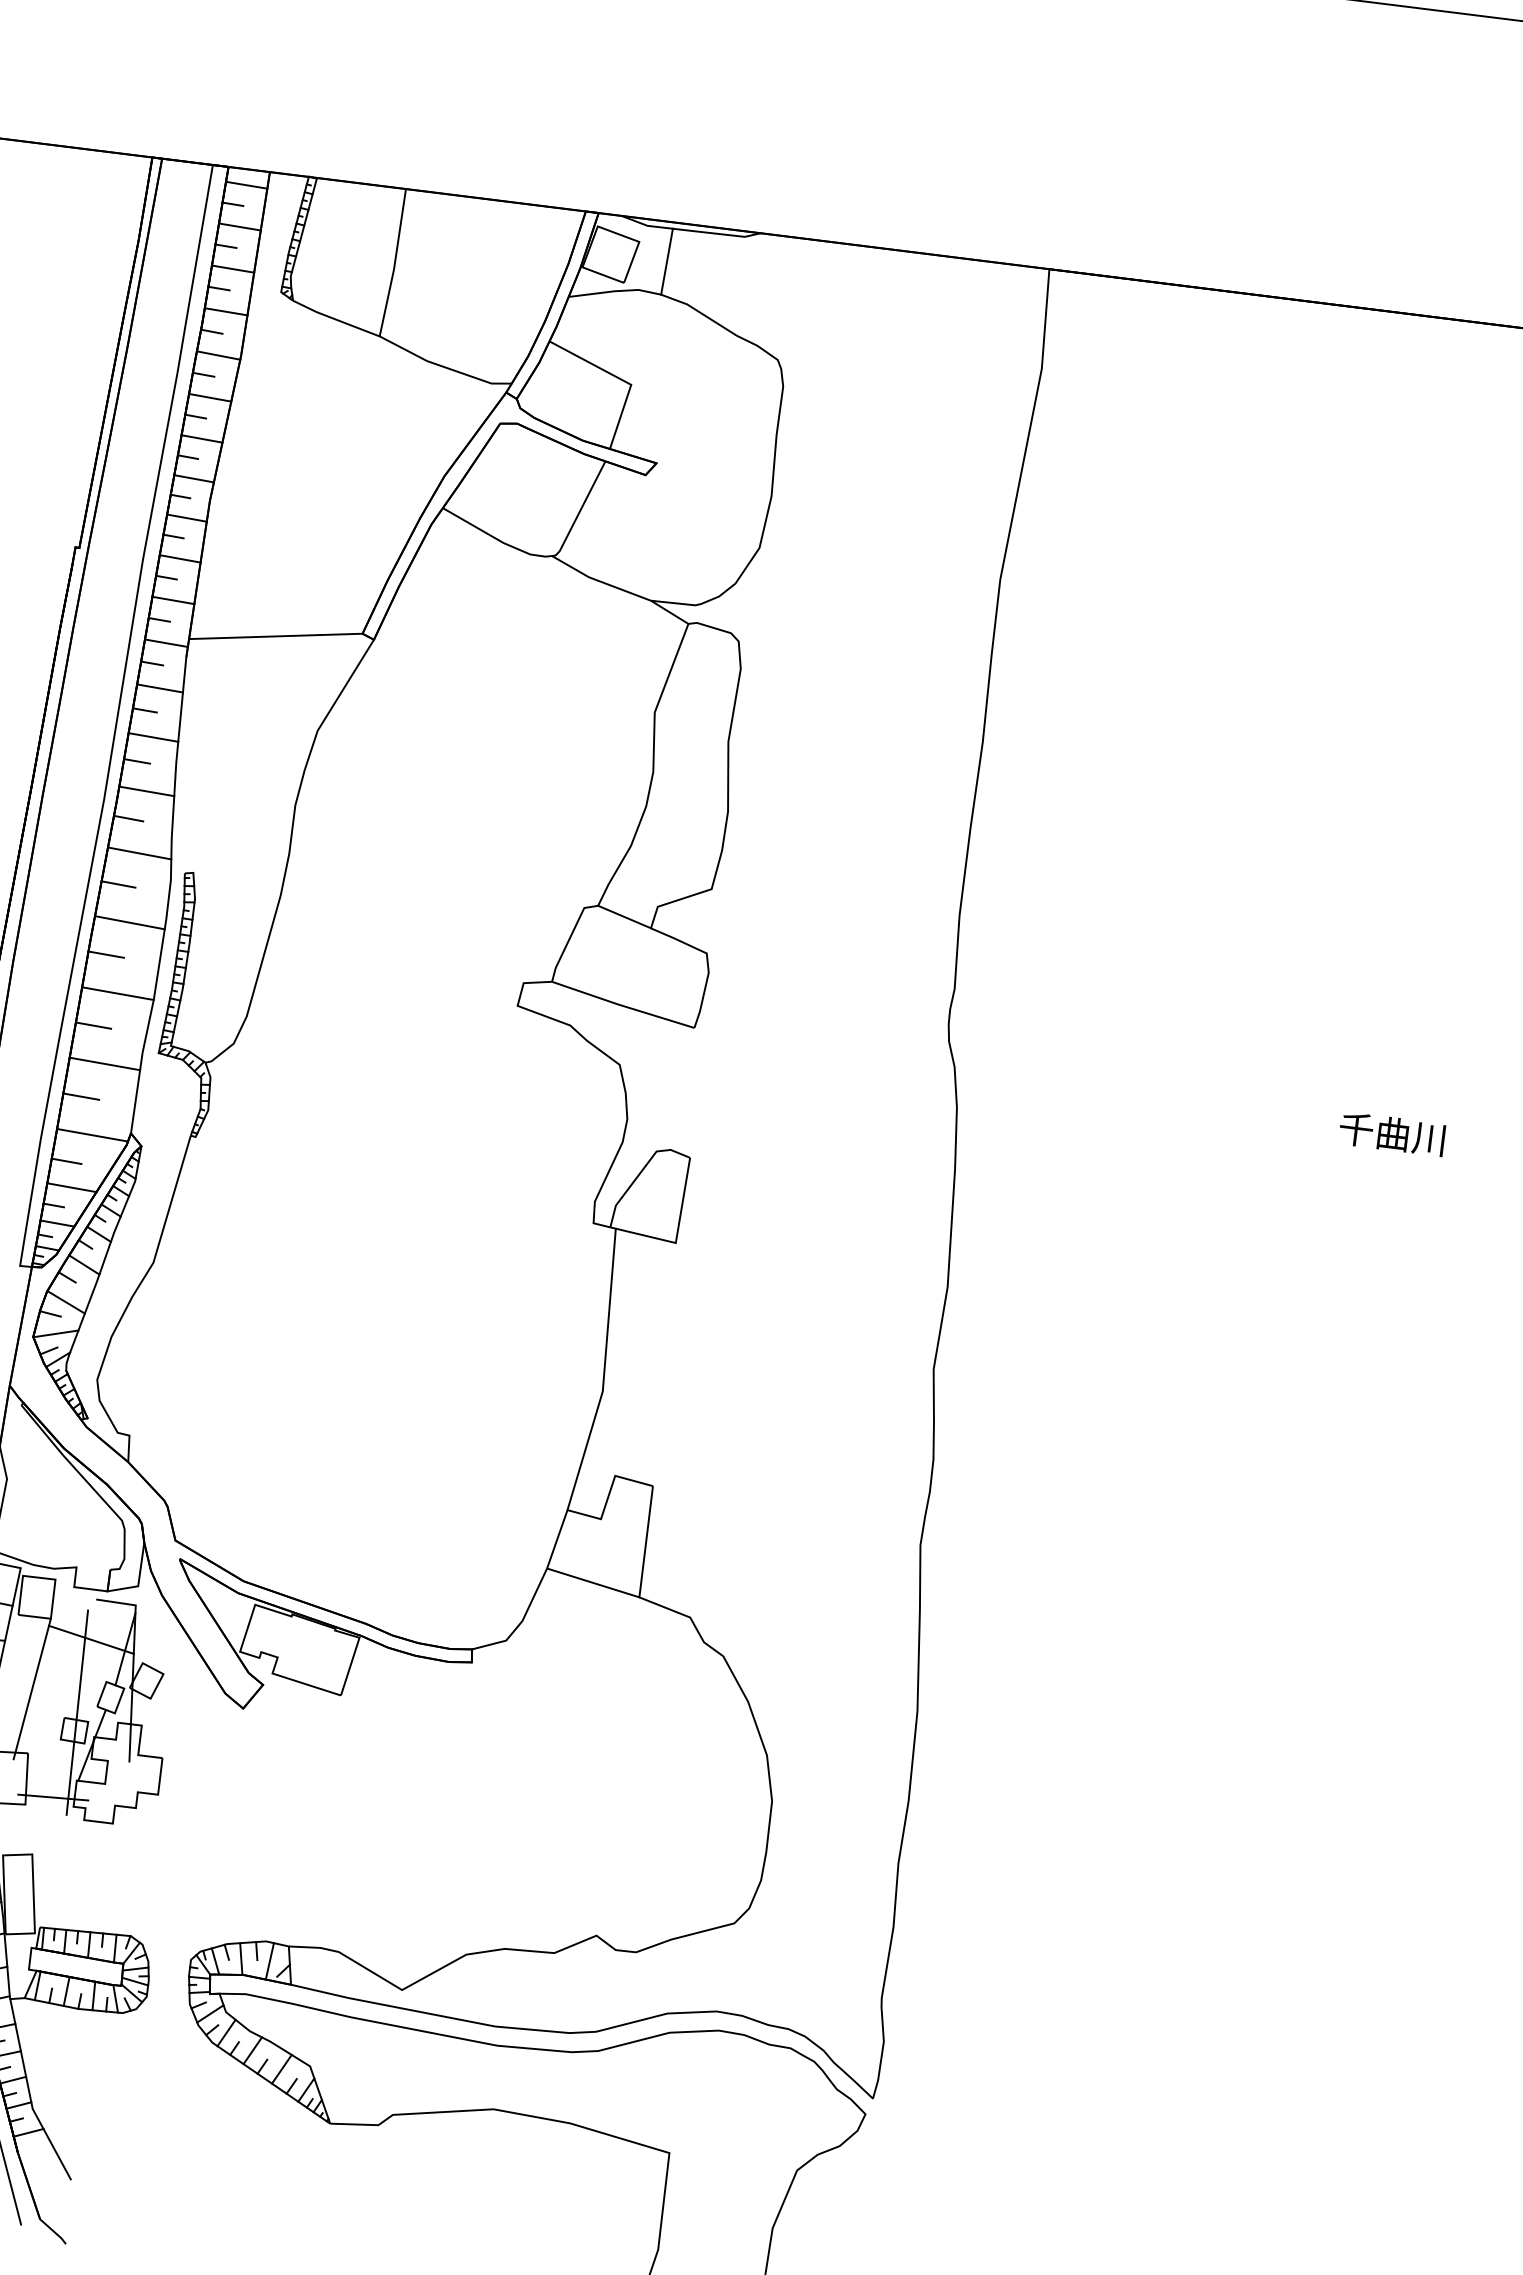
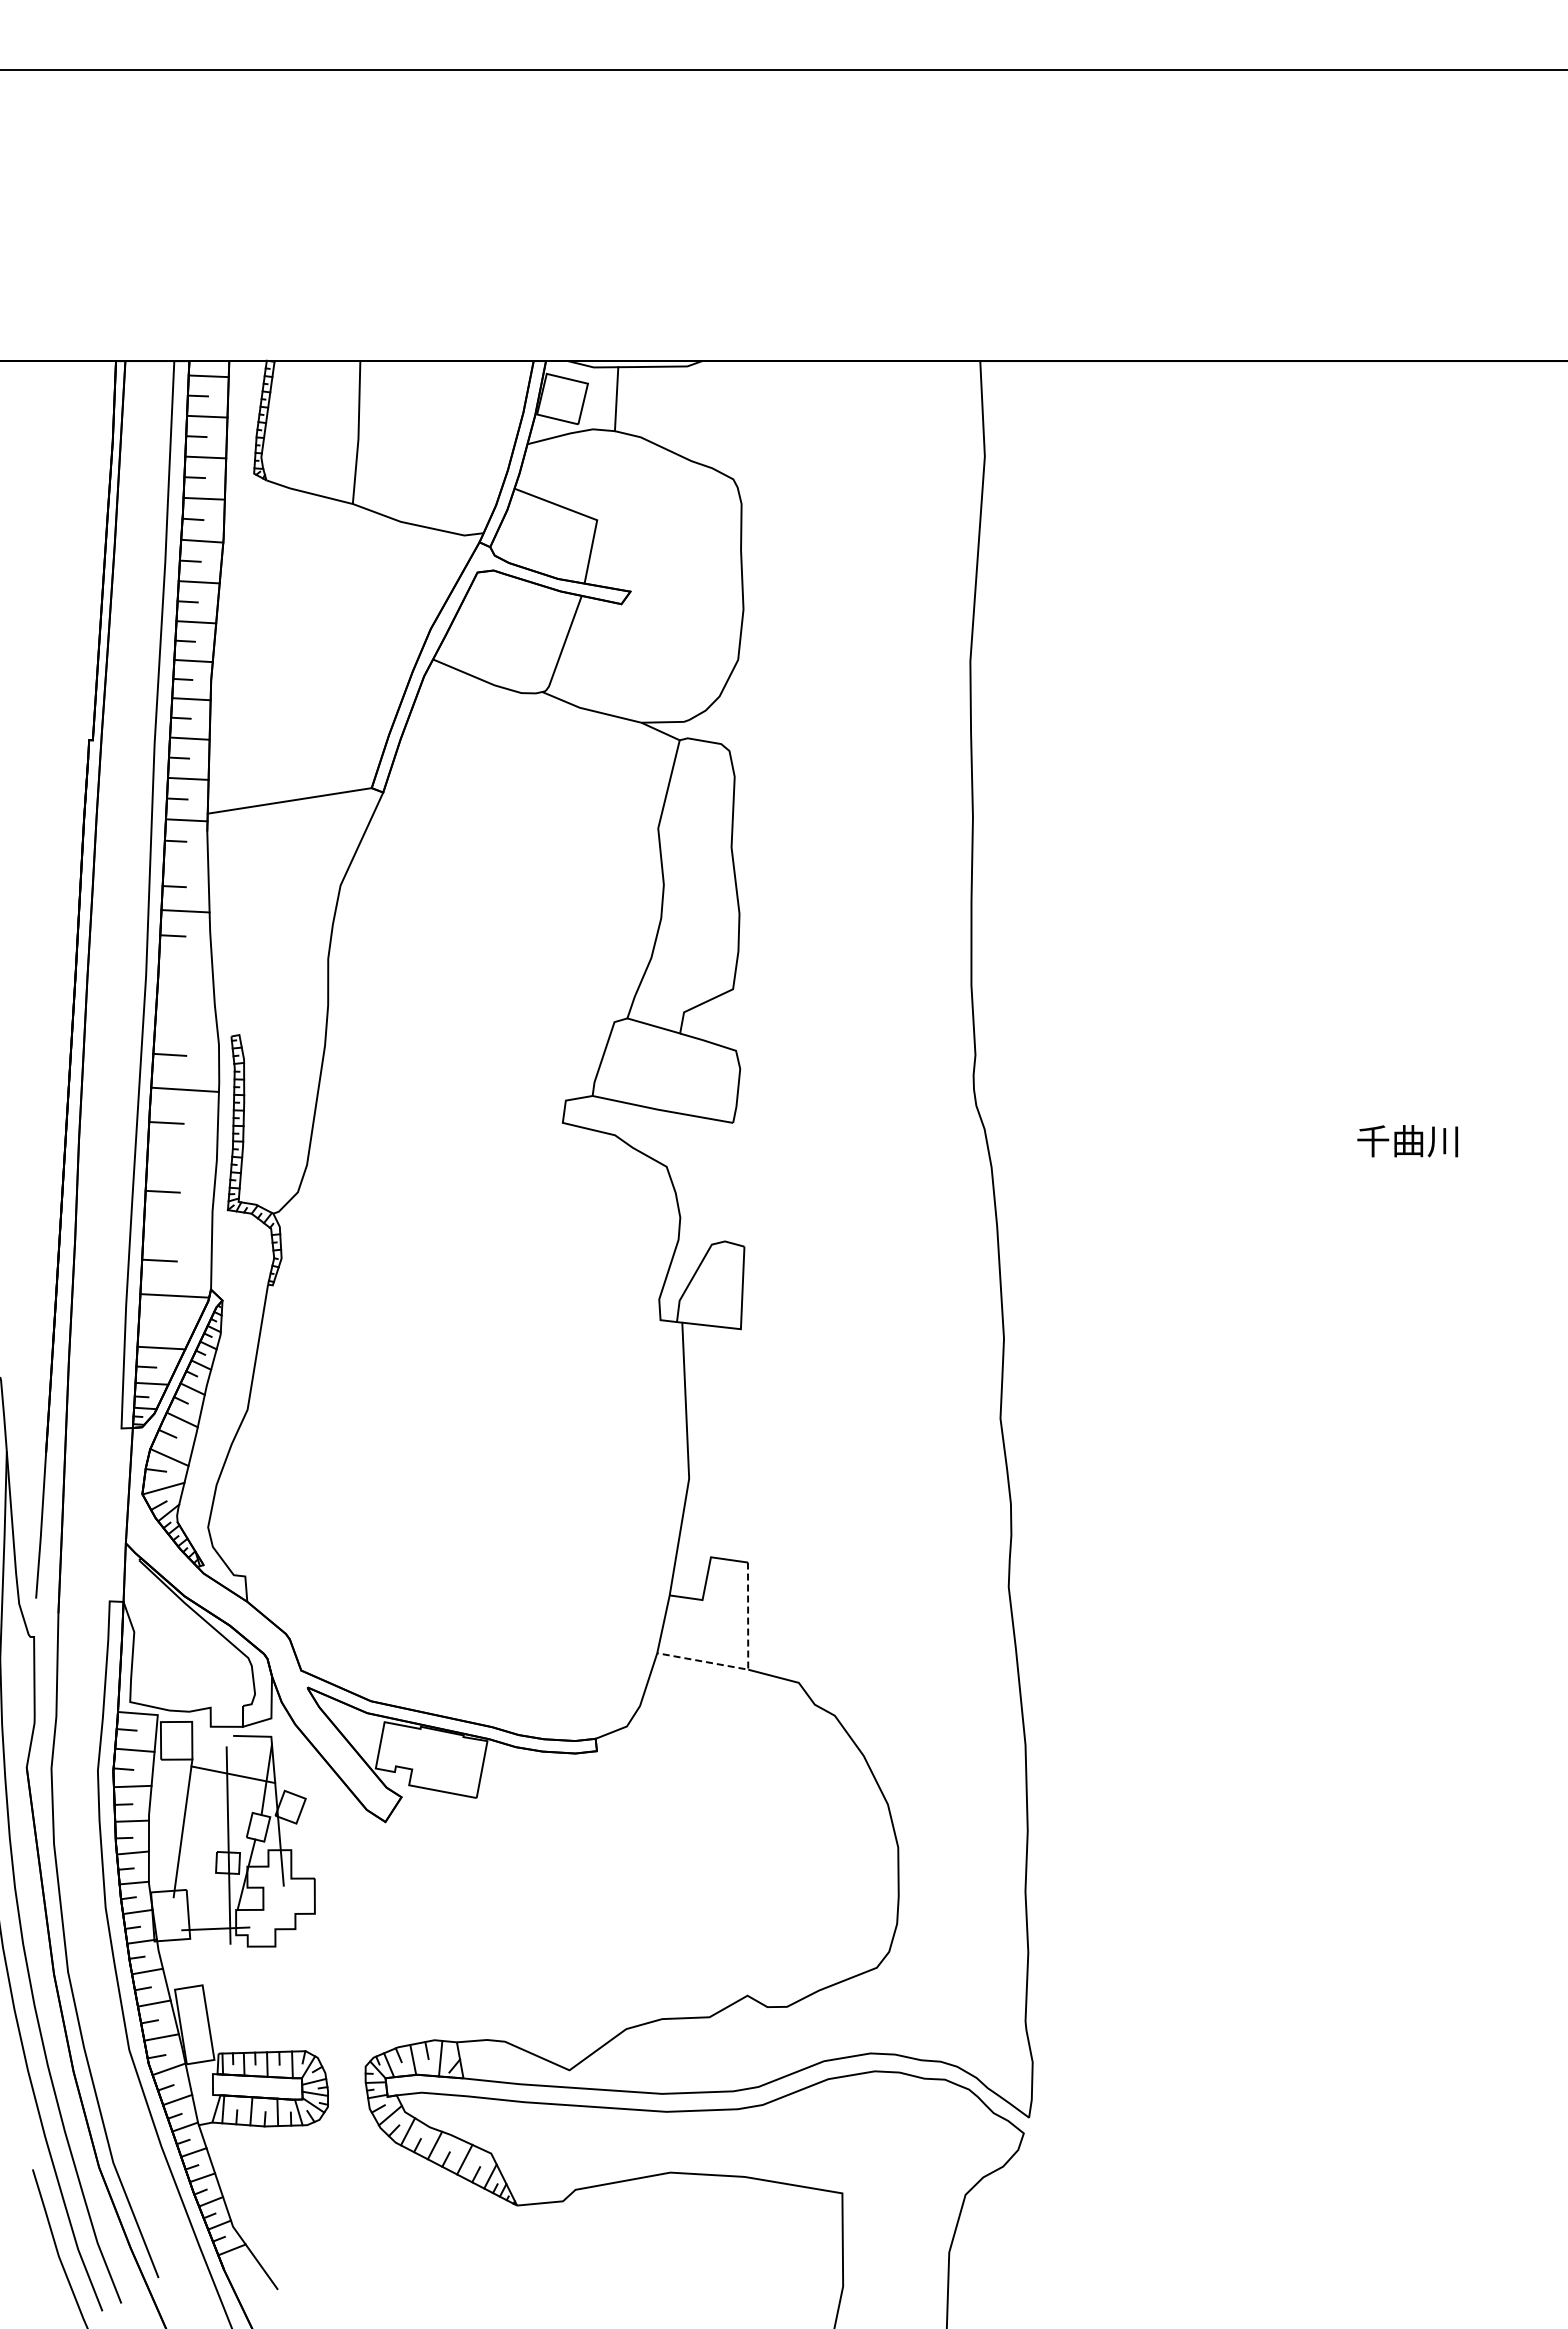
line: (159, 687) -> (185, 863), removed
line: (146, 790) -> (185, 962), removed
line: (128, 818) -> (171, 991), removed
line: (139, 852) -> (185, 1022), removed
line: (117, 993) -> (181, 1158), removed
line: (104, 1063) -> (177, 1226), removed
line: (65, 1161) -> (152, 1323), removed
line: (640, 1589) -> (748, 1662), solid -> dashed

